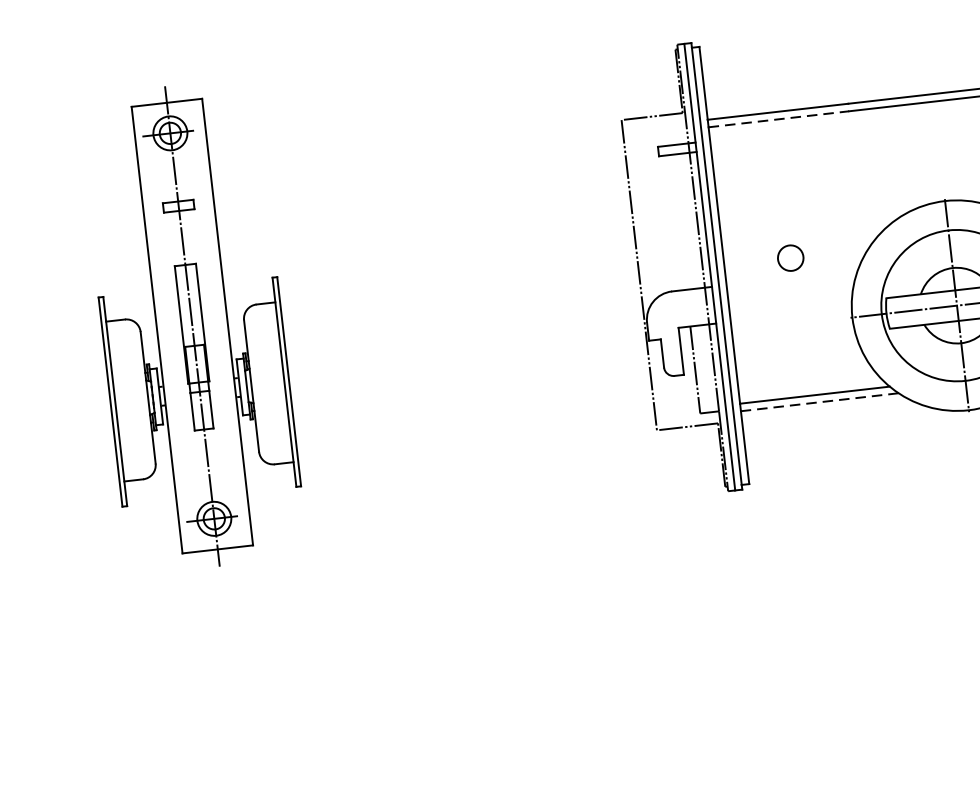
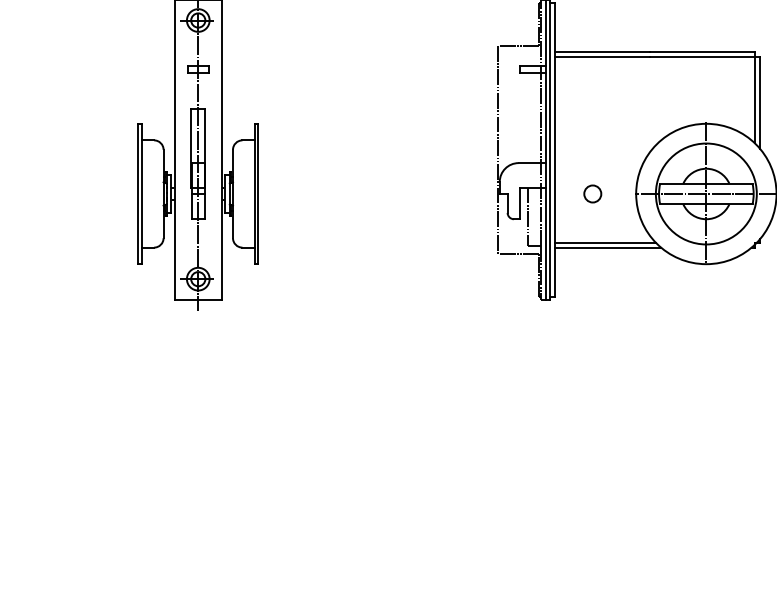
line: (779, 119) -> (602, 57), dashed -> solid
circle: (790, 257) -> (592, 193), moved
line: (820, 401) -> (608, 247), dashed -> solid

